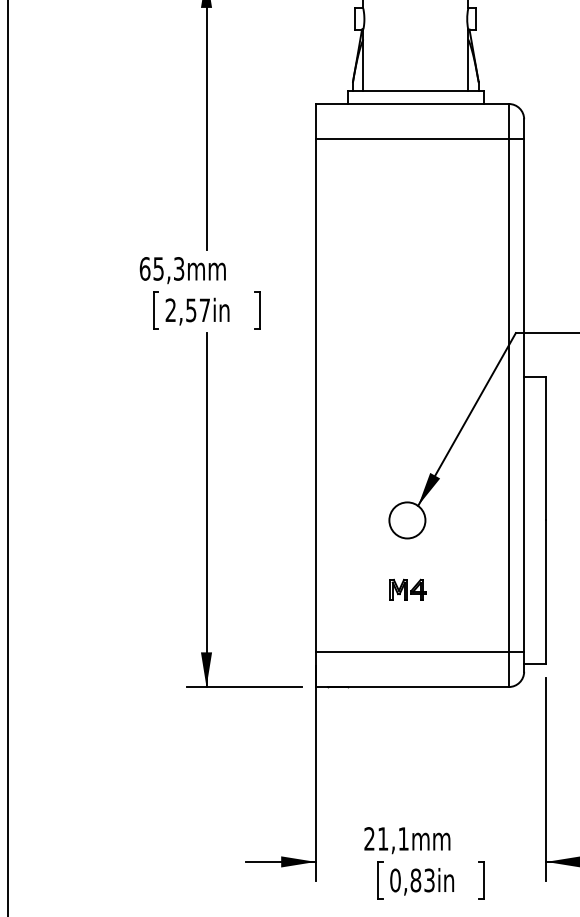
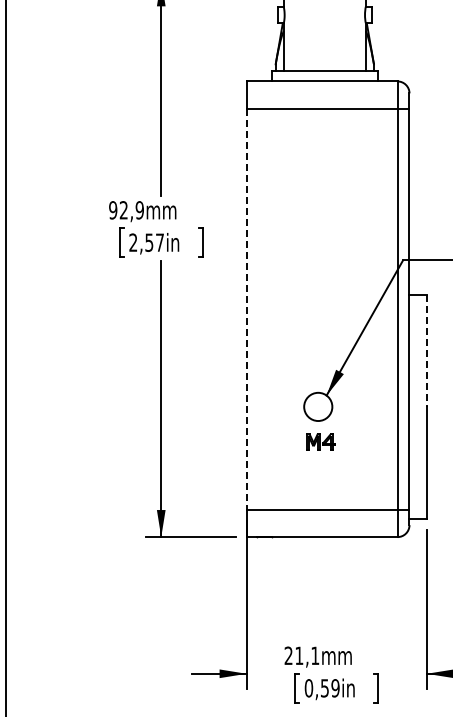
text: (162, 269) -> (126, 210), 65,3mm -> 92,9mm
line: (315, 395) -> (246, 309), solid -> dashed
line: (545, 449) -> (426, 351), solid -> dashed
part: (407, 589) -> (320, 441), moved
text: (421, 880) -> (329, 688), 0,83in -> 0,59in

